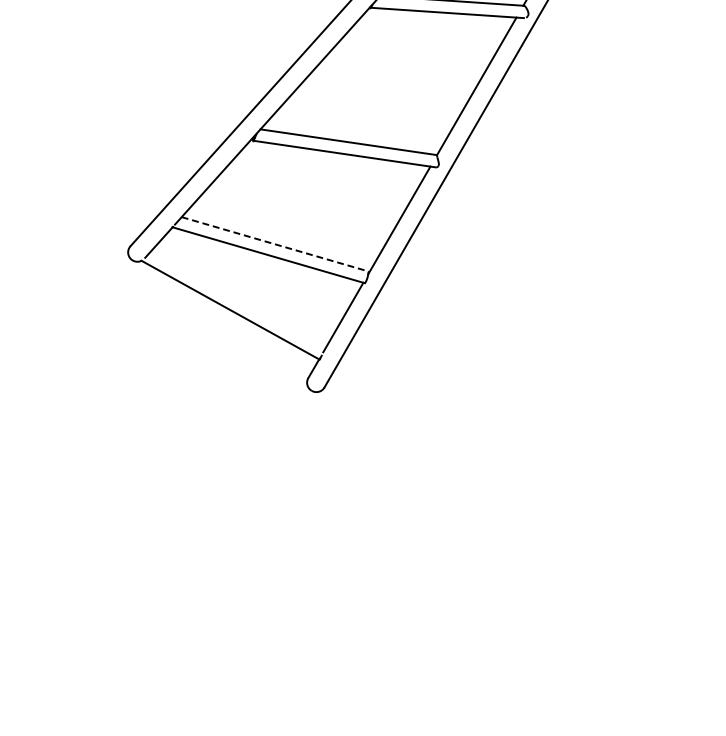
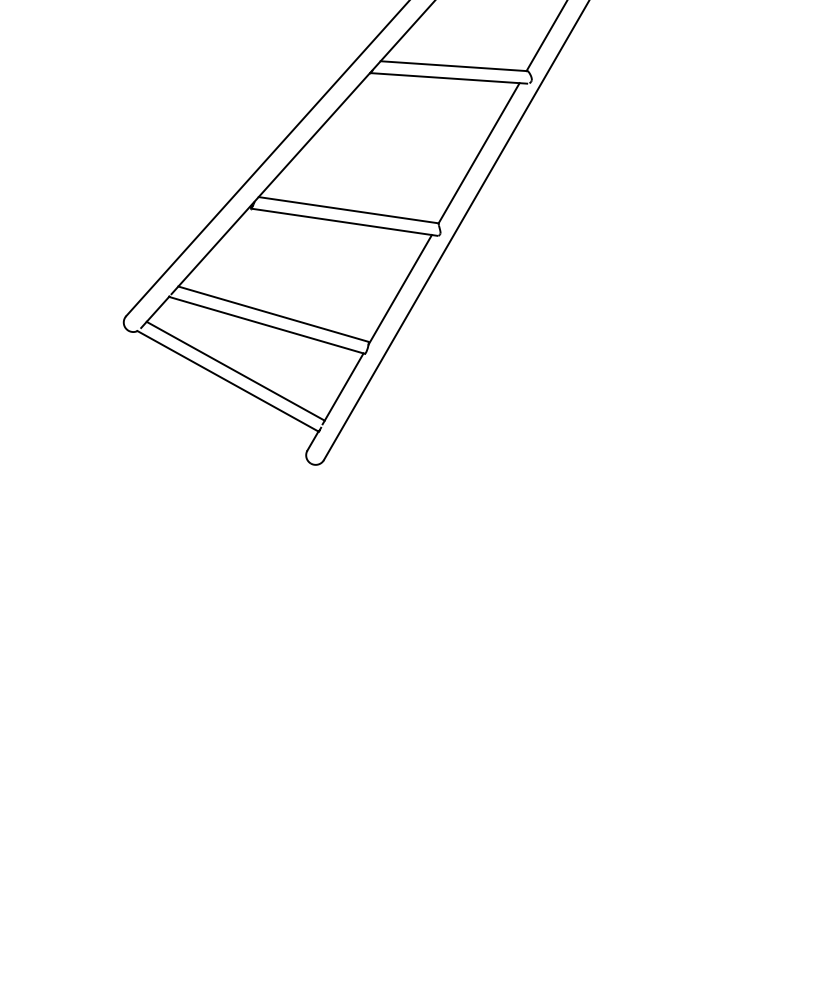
line: (275, 244) -> (273, 314), dashed -> solid
line: (237, 299) -> (235, 370), added

